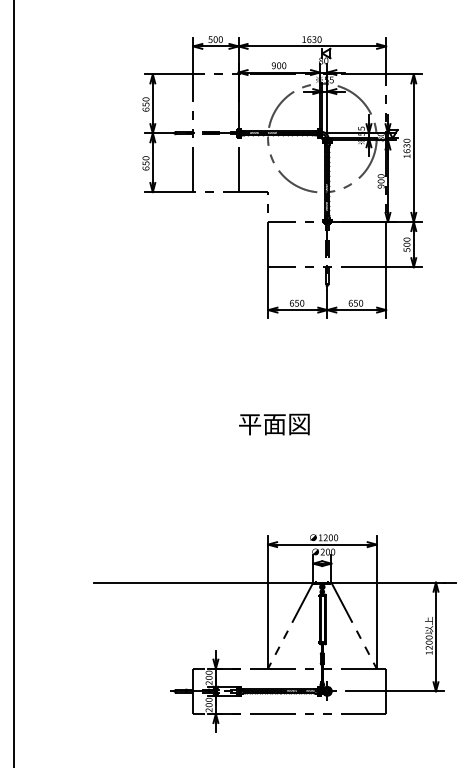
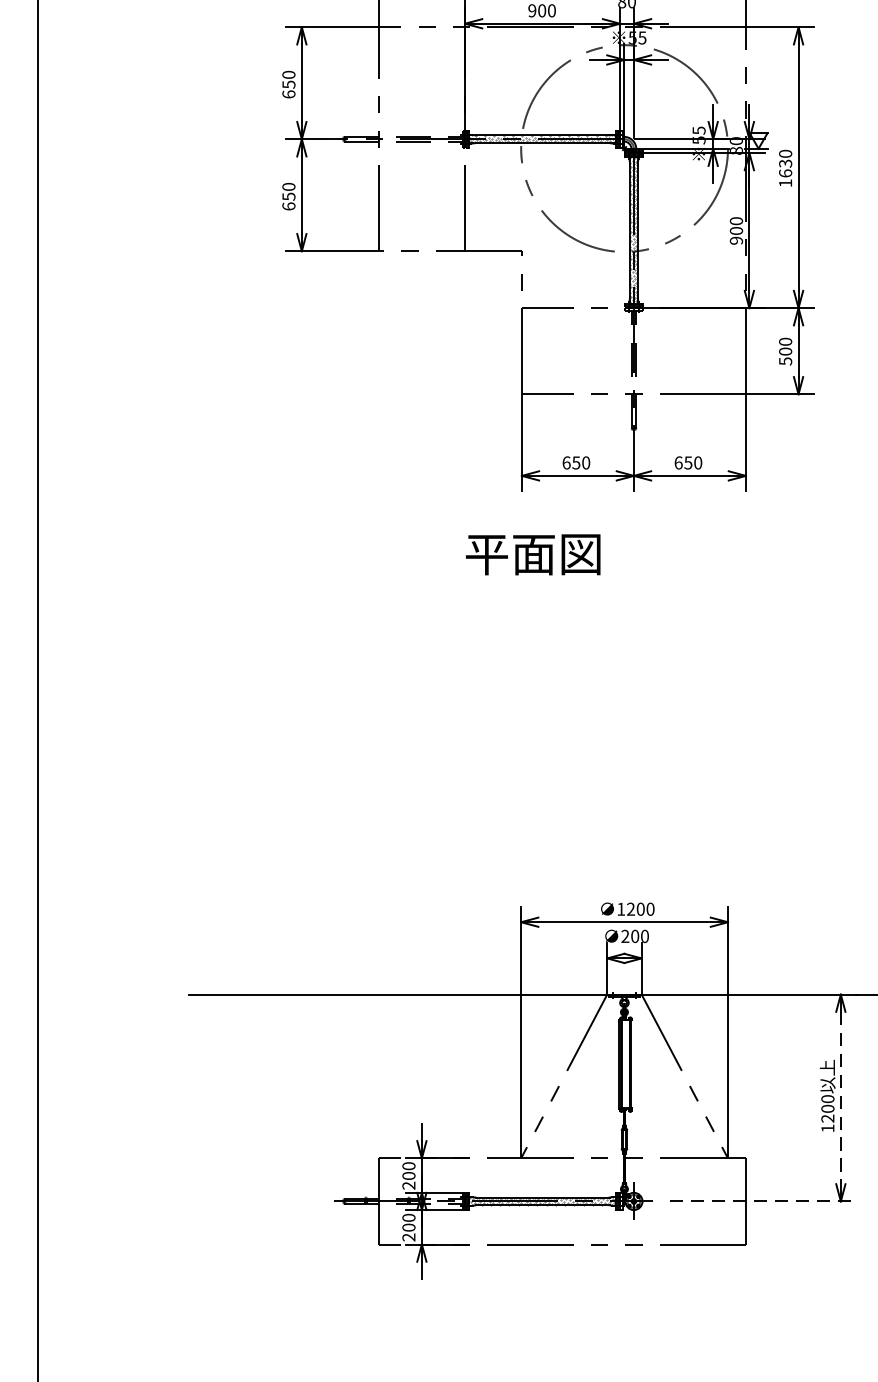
text: (274, 424) -> (533, 554), moved
line: (436, 637) -> (841, 1099), solid -> dashed
line: (395, 691) -> (763, 1201), solid -> dashed

